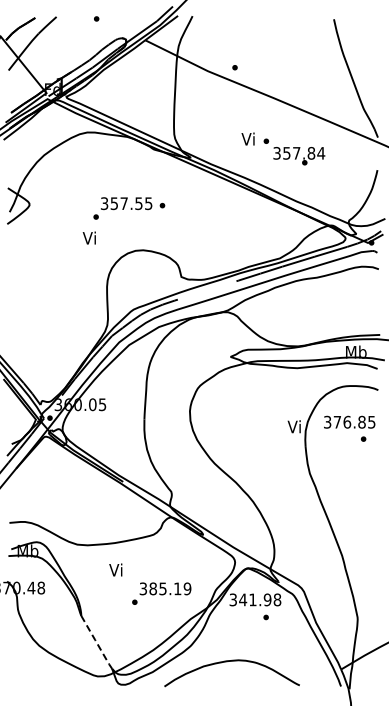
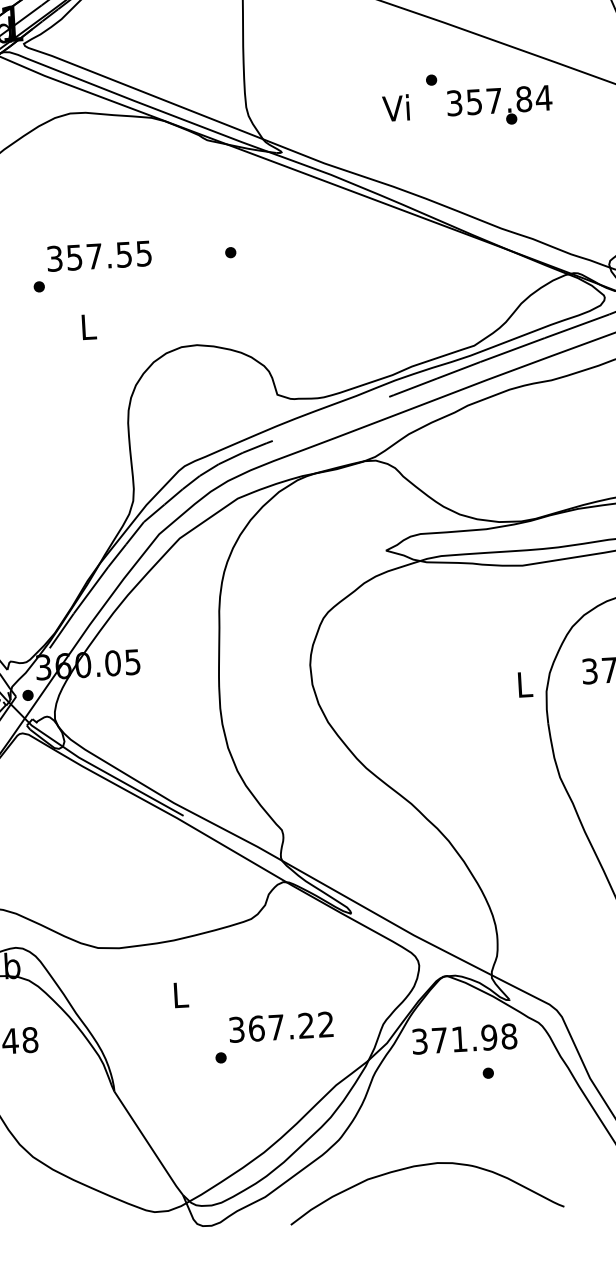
text: (294, 151) -> (489, 97), moved
text: (122, 208) -> (91, 266), moved
text: (88, 237) -> (84, 325), Vi -> L
text: (293, 426) -> (521, 683), Vi -> L
text: (115, 569) -> (178, 993), Vi -> L
text: (170, 588) -> (291, 1025), 385.19 -> 367.22
text: (243, 599) -> (440, 1039), 341.98 -> 371.98
line: (96, 642) -> (148, 1143), dashed -> solid

